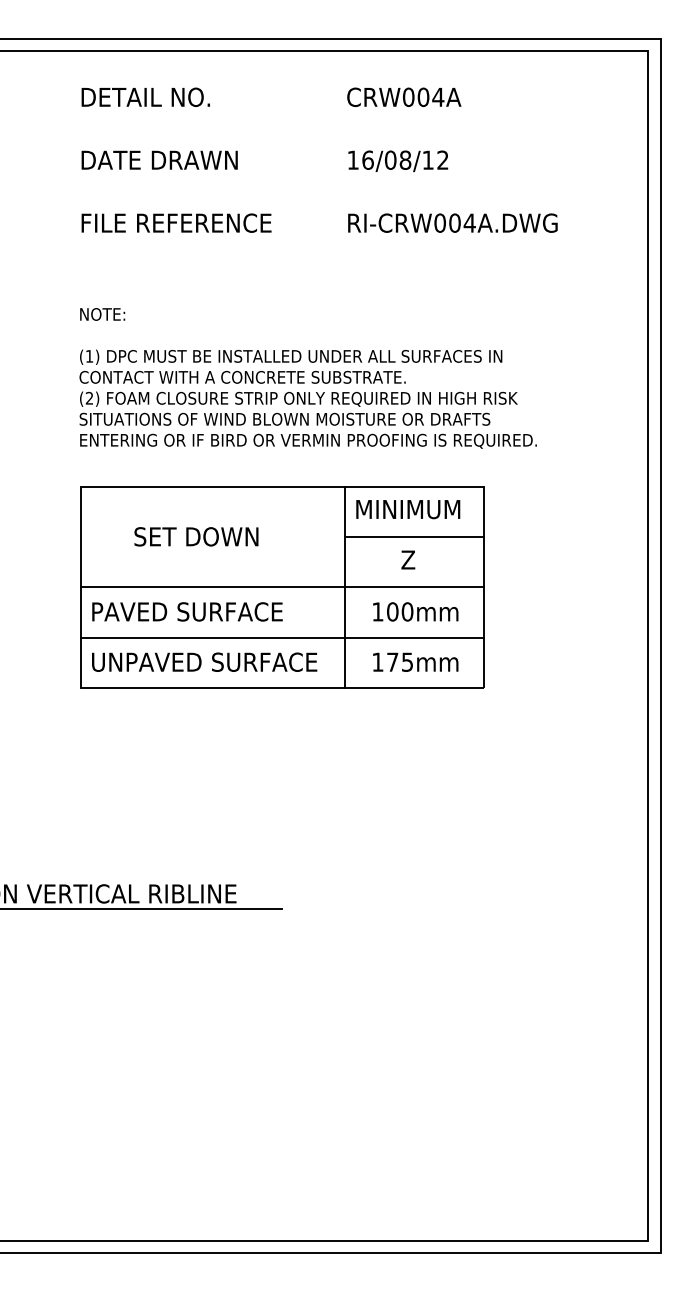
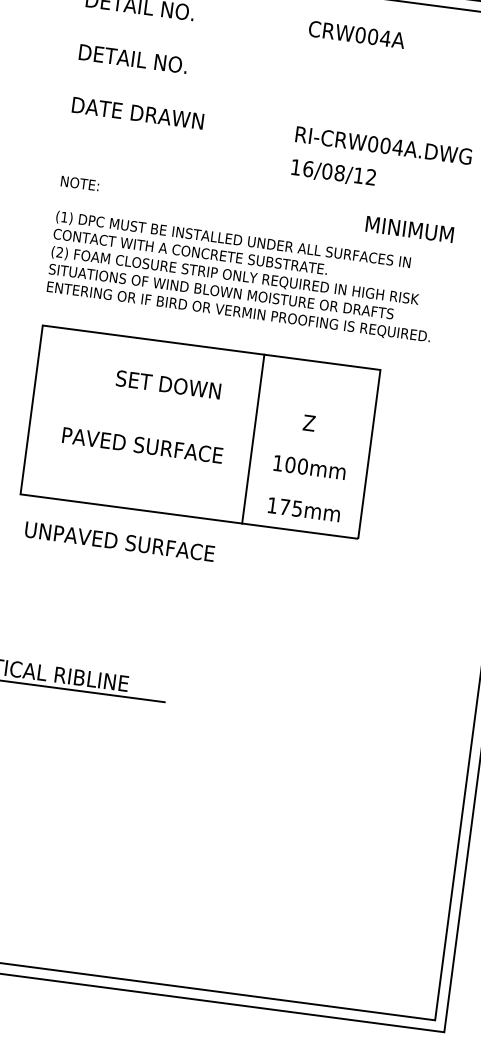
text: (167, 159) -> (151, 60), DATE DRAWN -> DETAIL NO.
text: (398, 160) -> (333, 172), moved
text: (177, 222) -> (153, 114), FILE REFERENCE -> DATE DRAWN
text: (408, 509) -> (409, 229), moved
text: (196, 536) -> (168, 384), moved
line: (414, 537) -> (316, 404), removed
line: (281, 587) -> (199, 432), removed
text: (187, 611) -> (142, 445), moved
line: (281, 637) -> (194, 474), removed
text: (204, 661) -> (119, 541), moved

